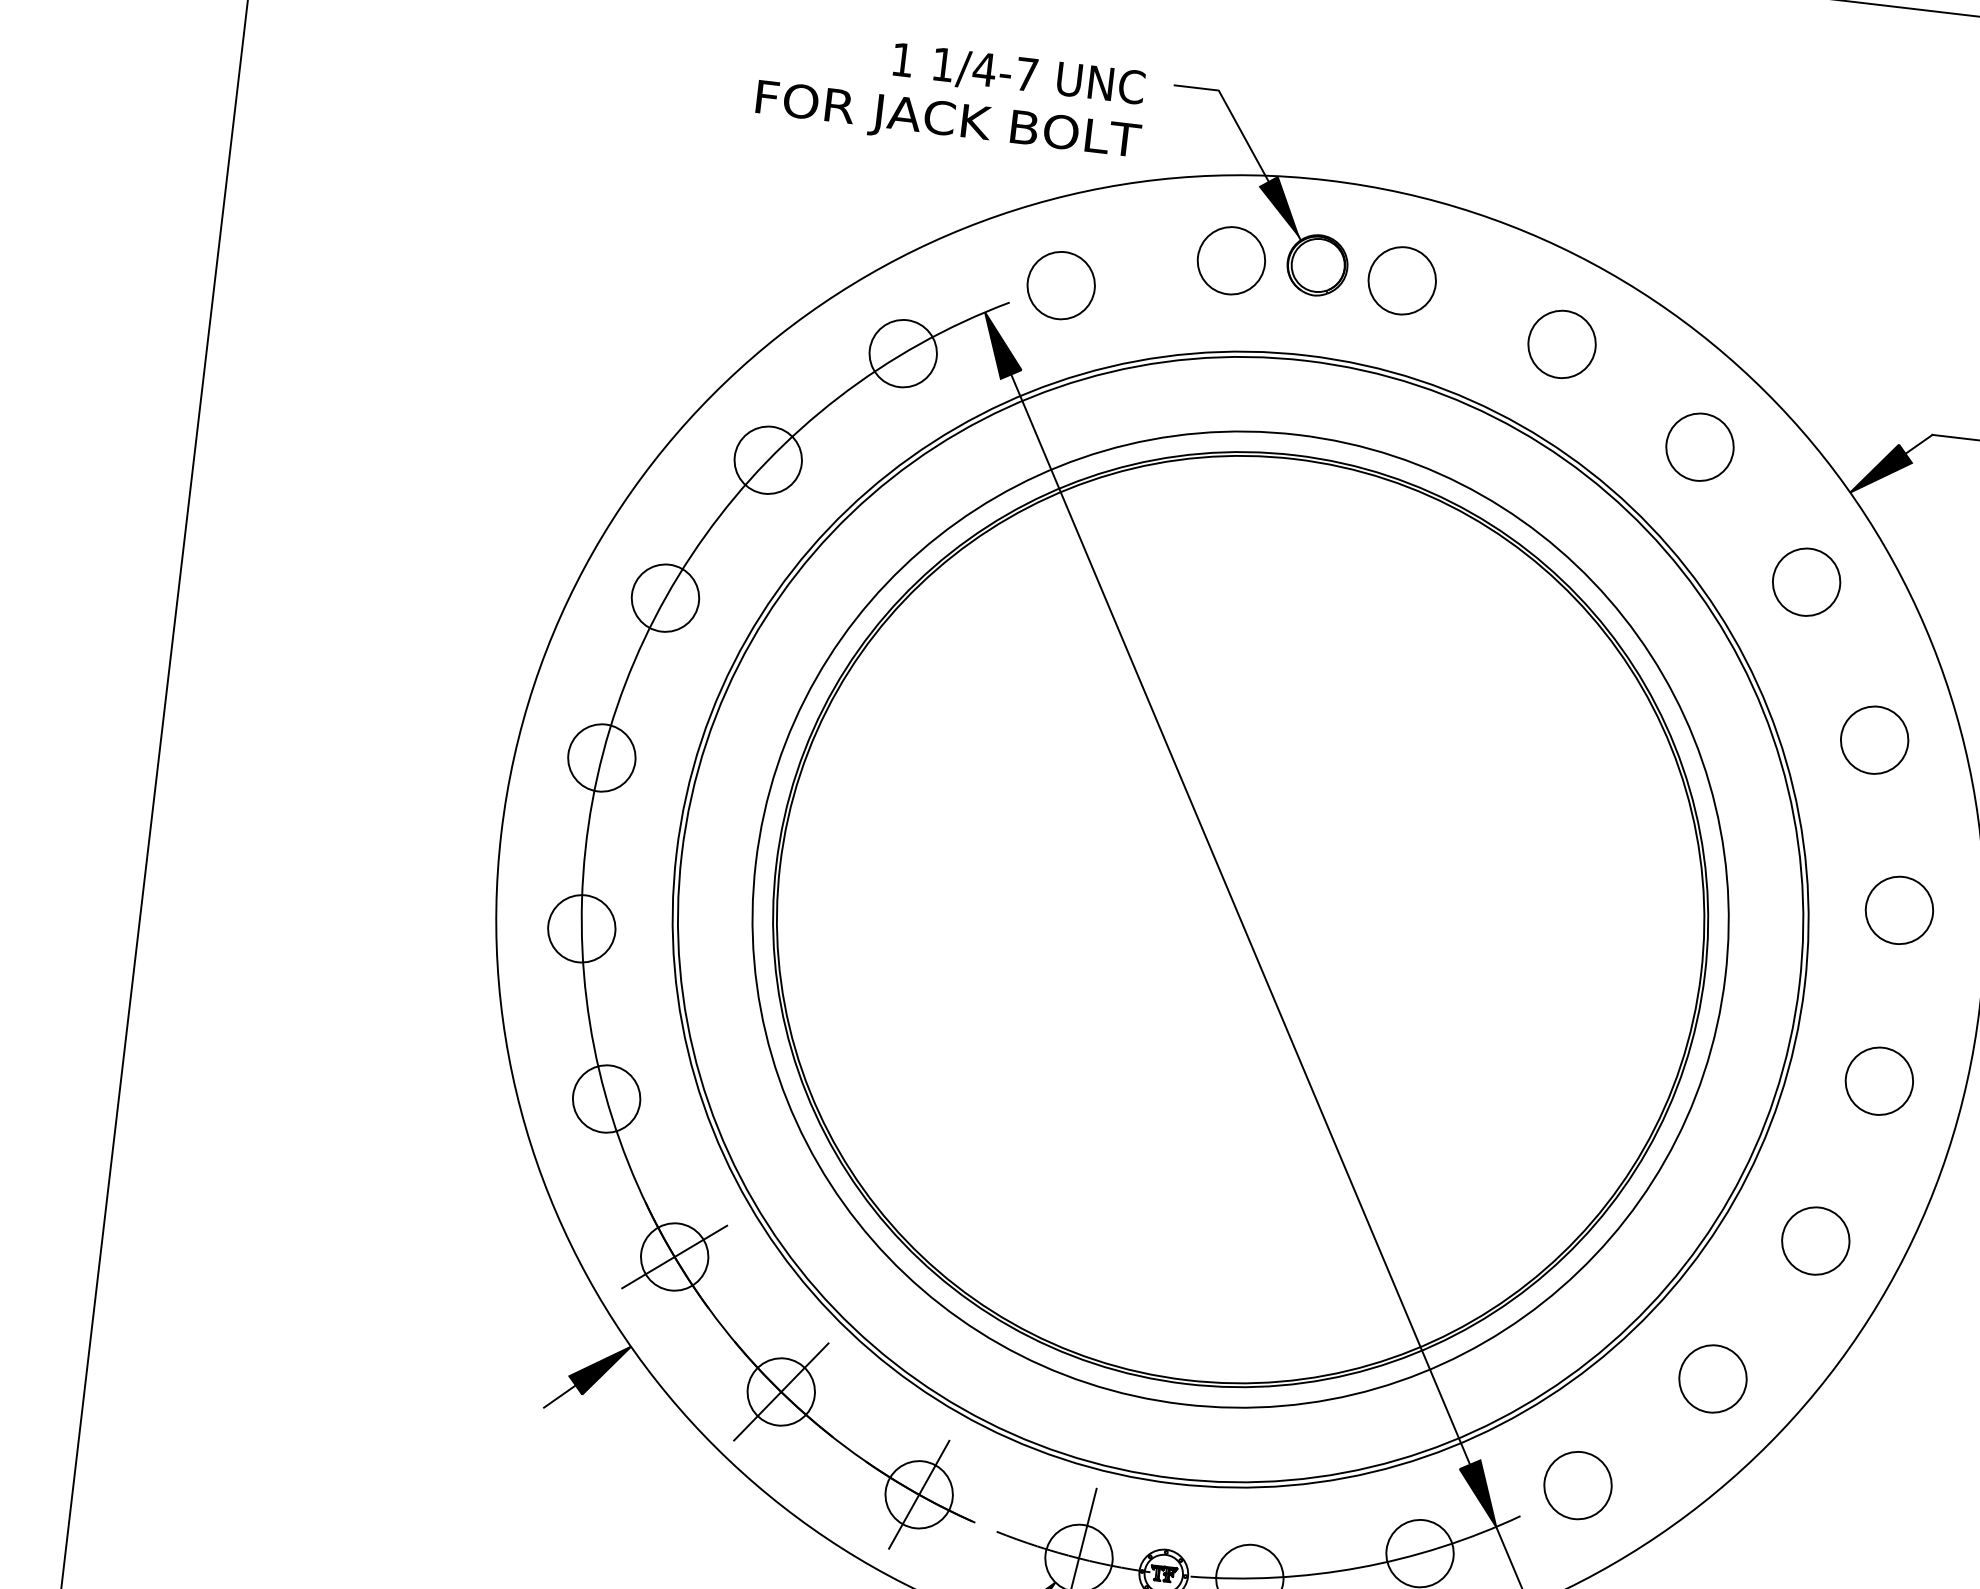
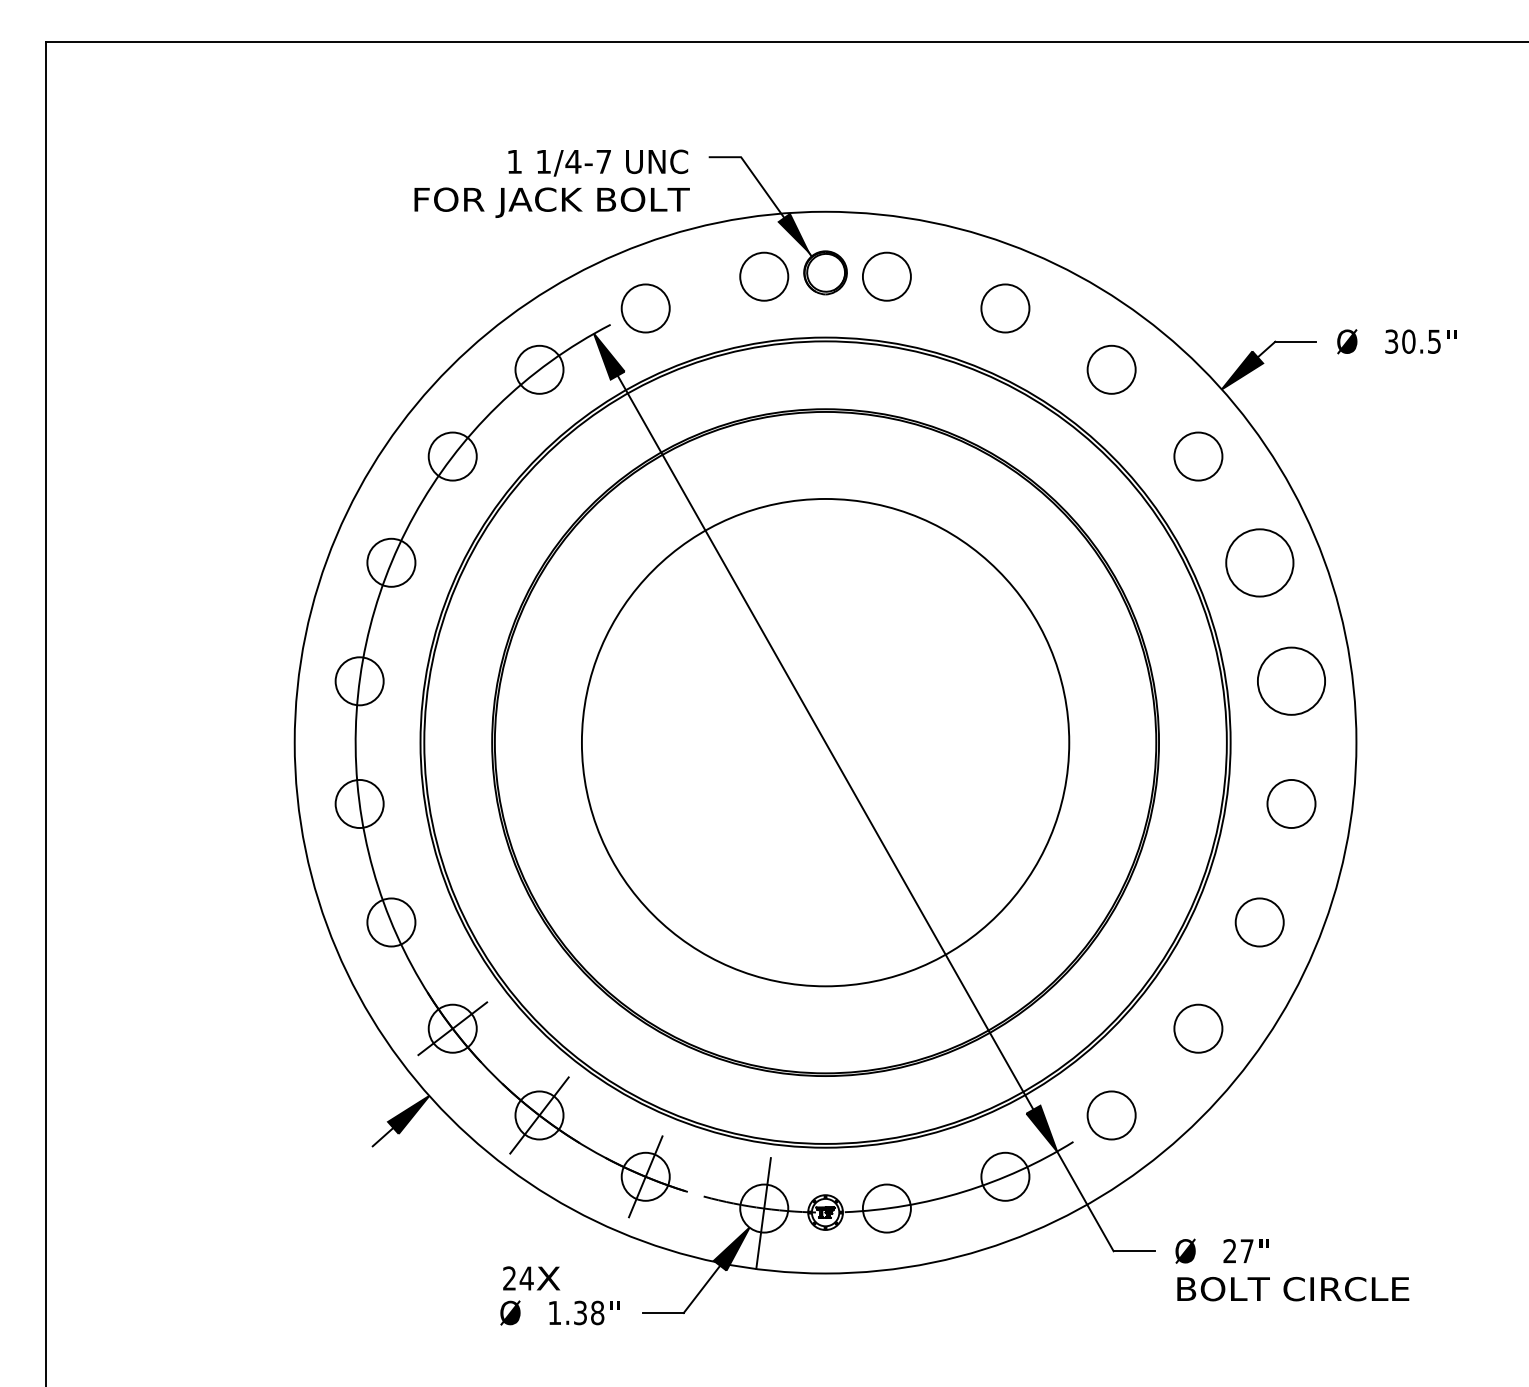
circle: (1874, 739) -> (1259, 562), size x1.4
circle: (1899, 910) -> (1291, 681), size x1.4
circle: (1240, 919) -> (825, 742), size x0.7

